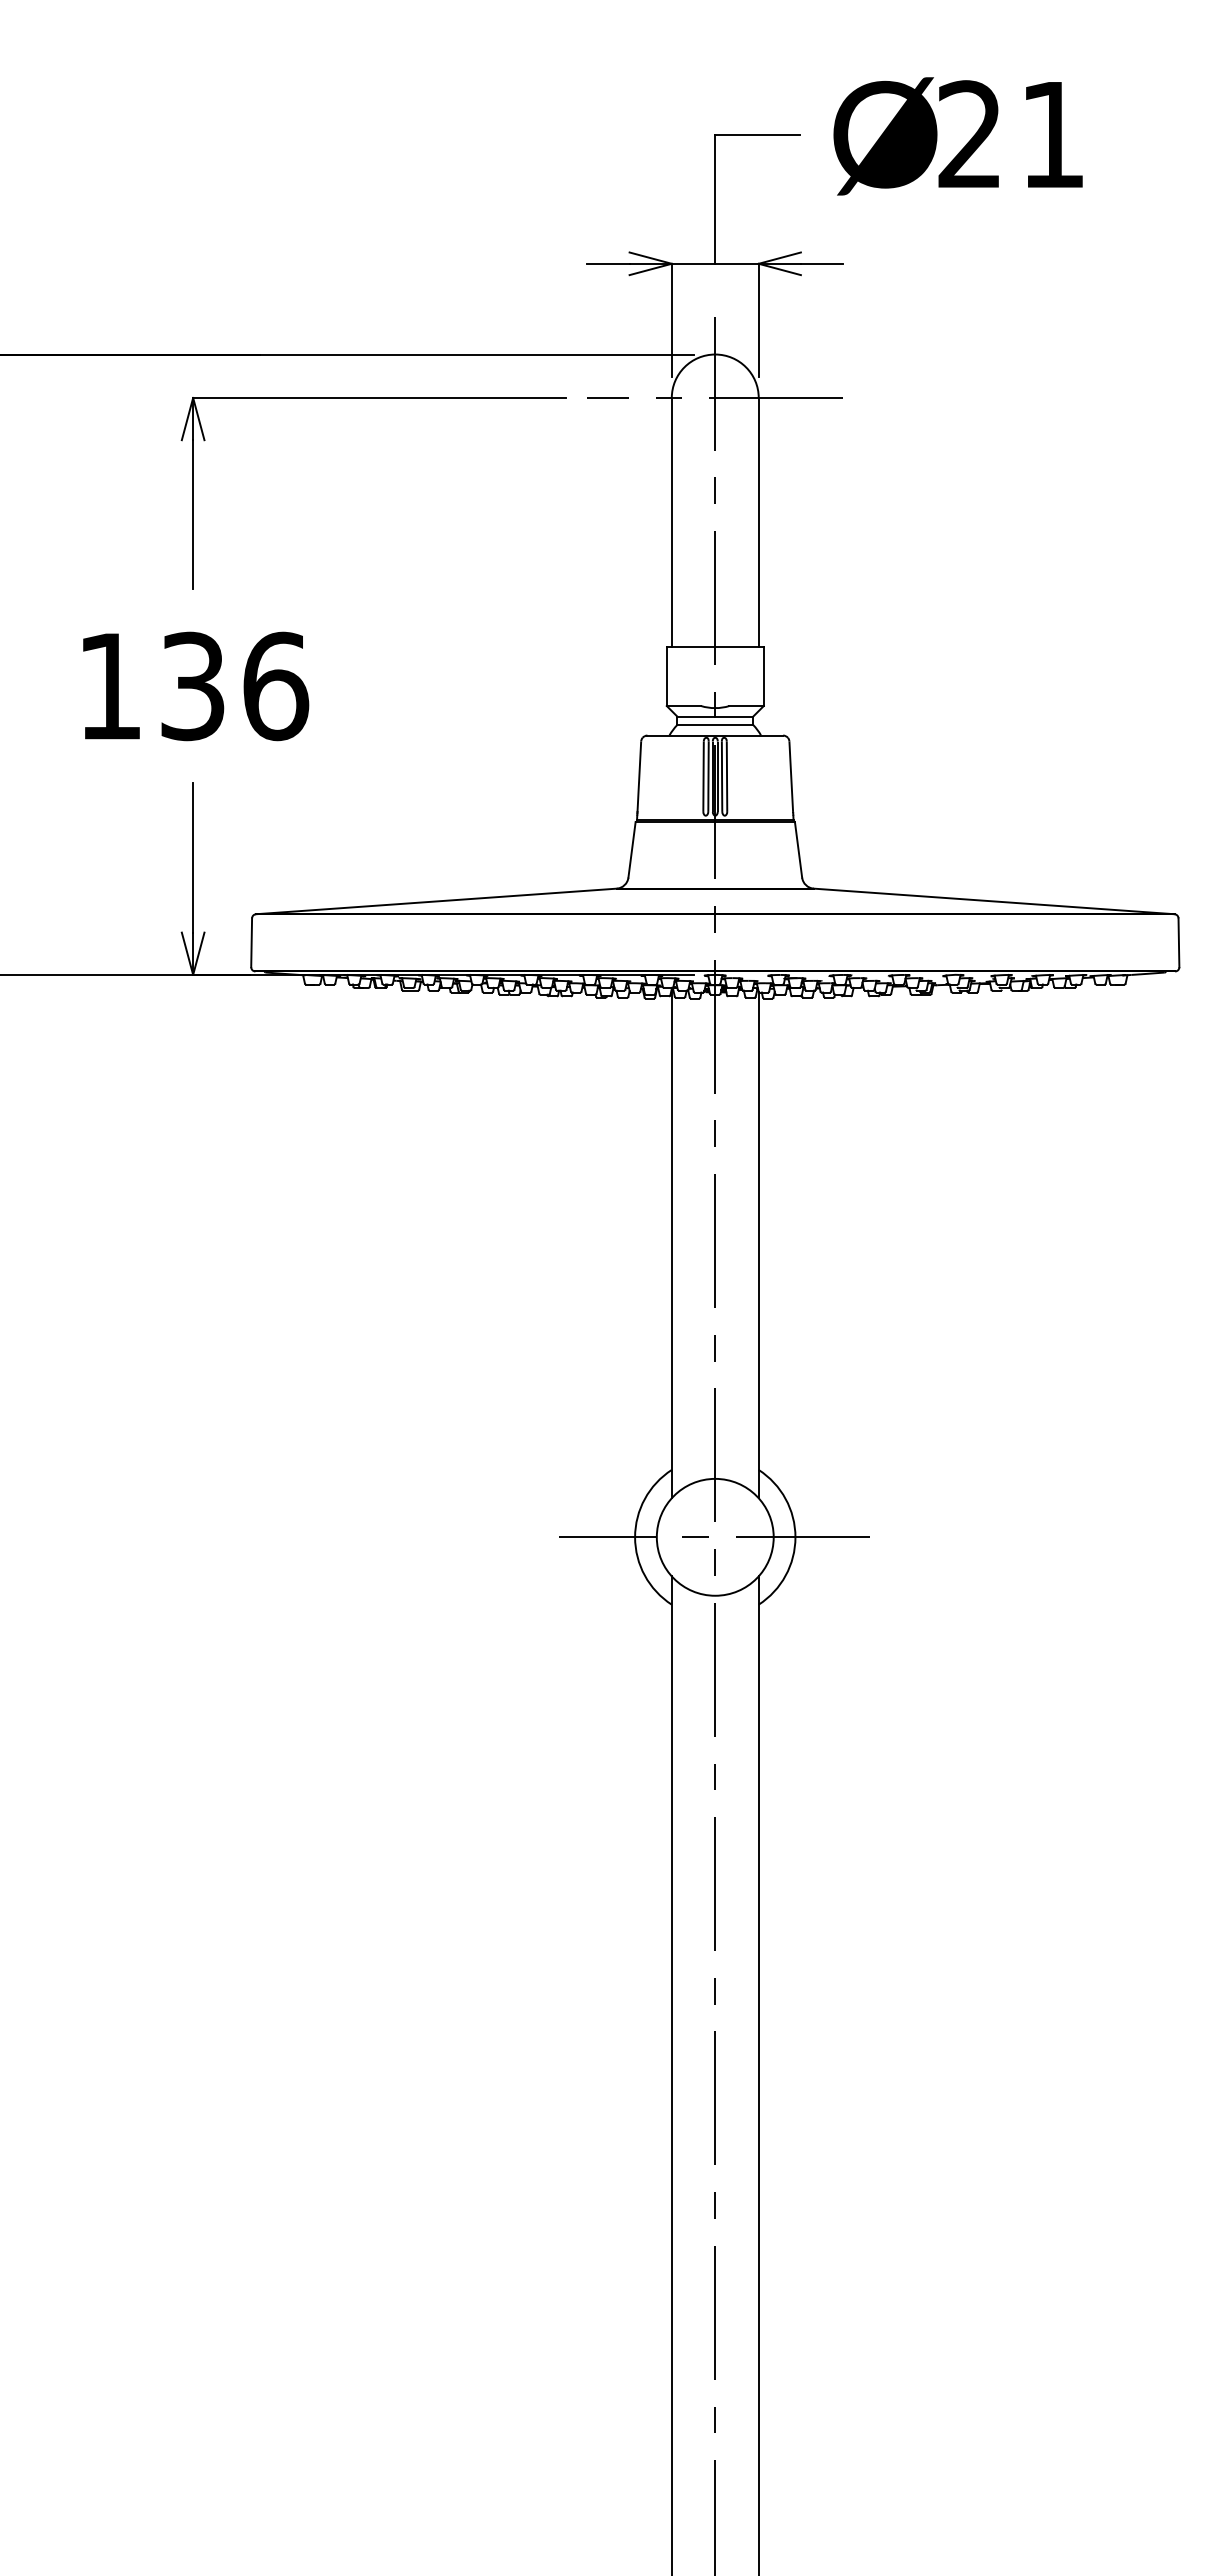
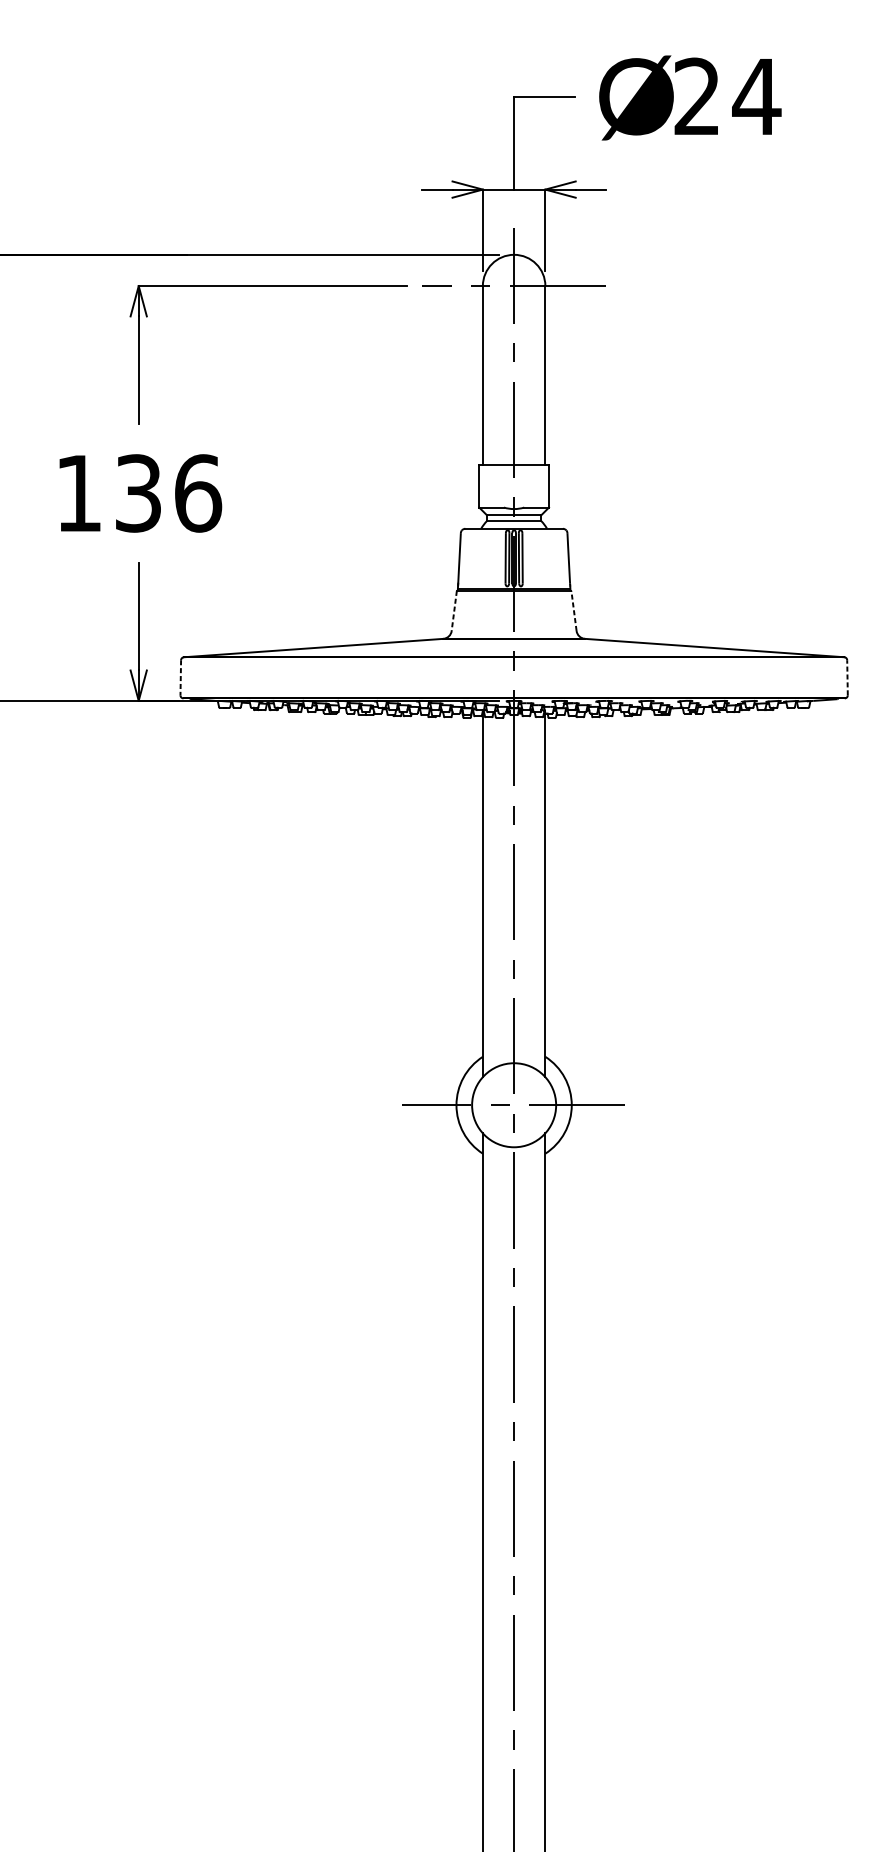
text: (1052, 134) -> (756, 96), 21 -> 24
line: (798, 849) -> (573, 610), solid -> dashed
line: (631, 850) -> (453, 611), solid -> dashed
line: (1178, 942) -> (847, 677), solid -> dashed
line: (251, 943) -> (180, 678), solid -> dashed

